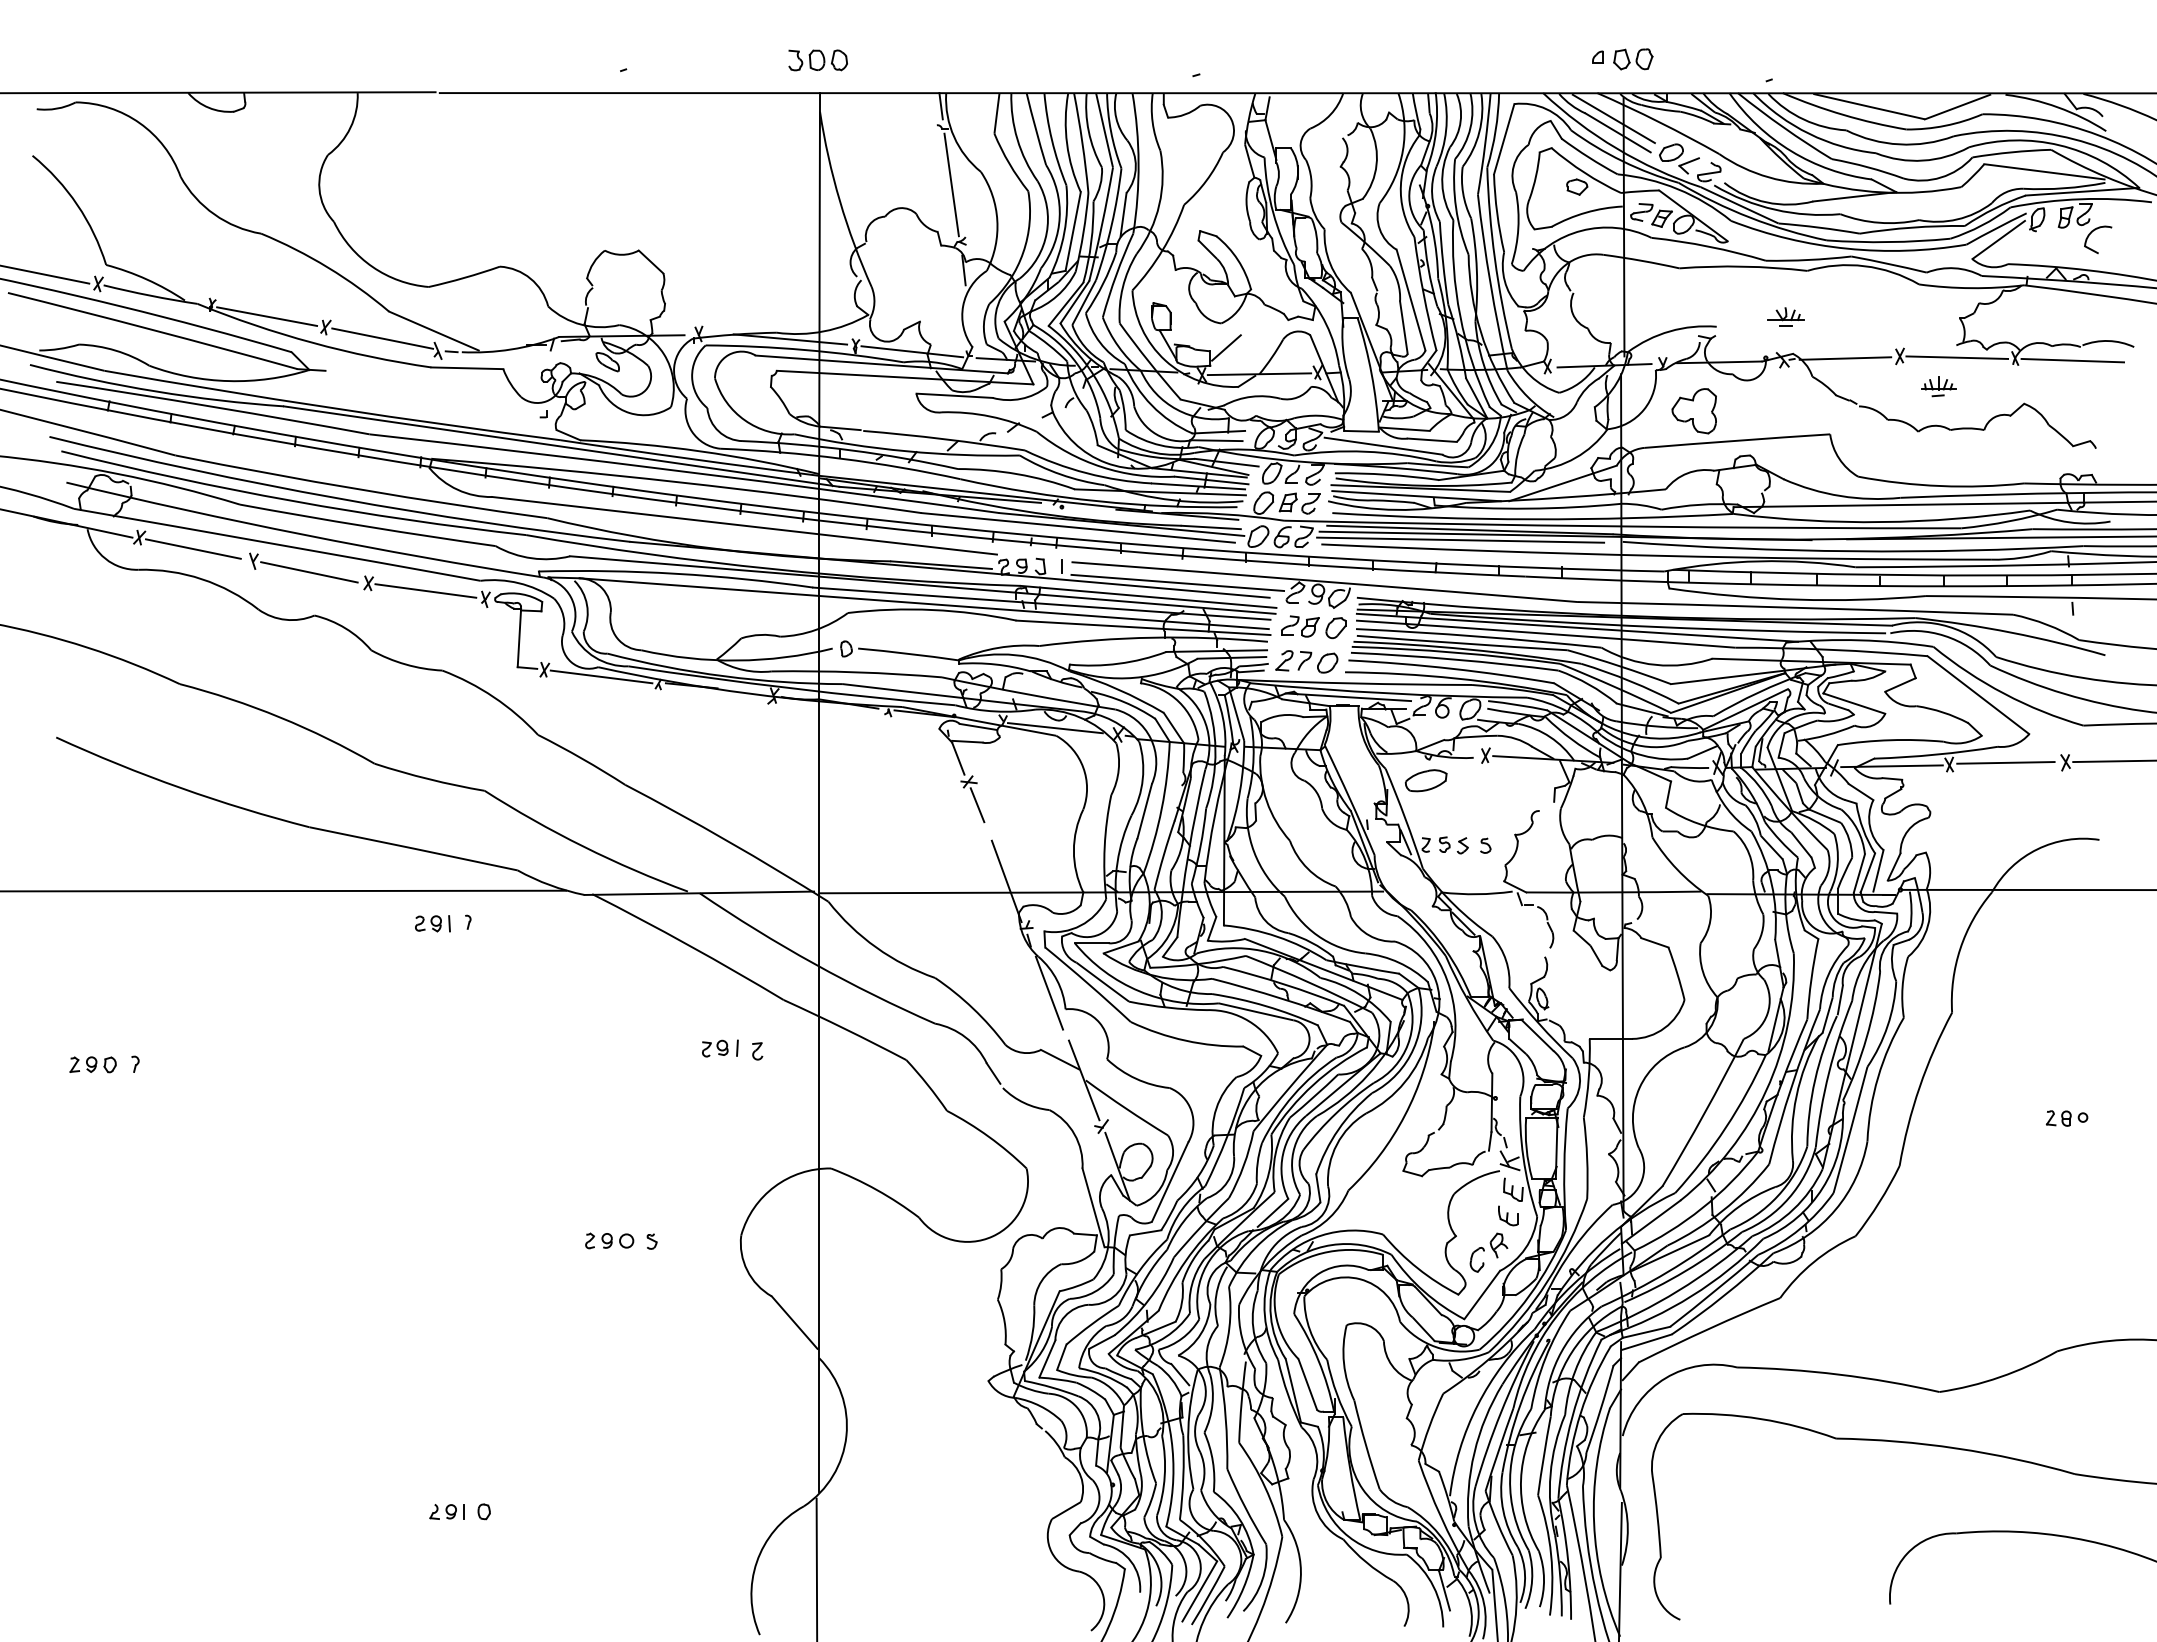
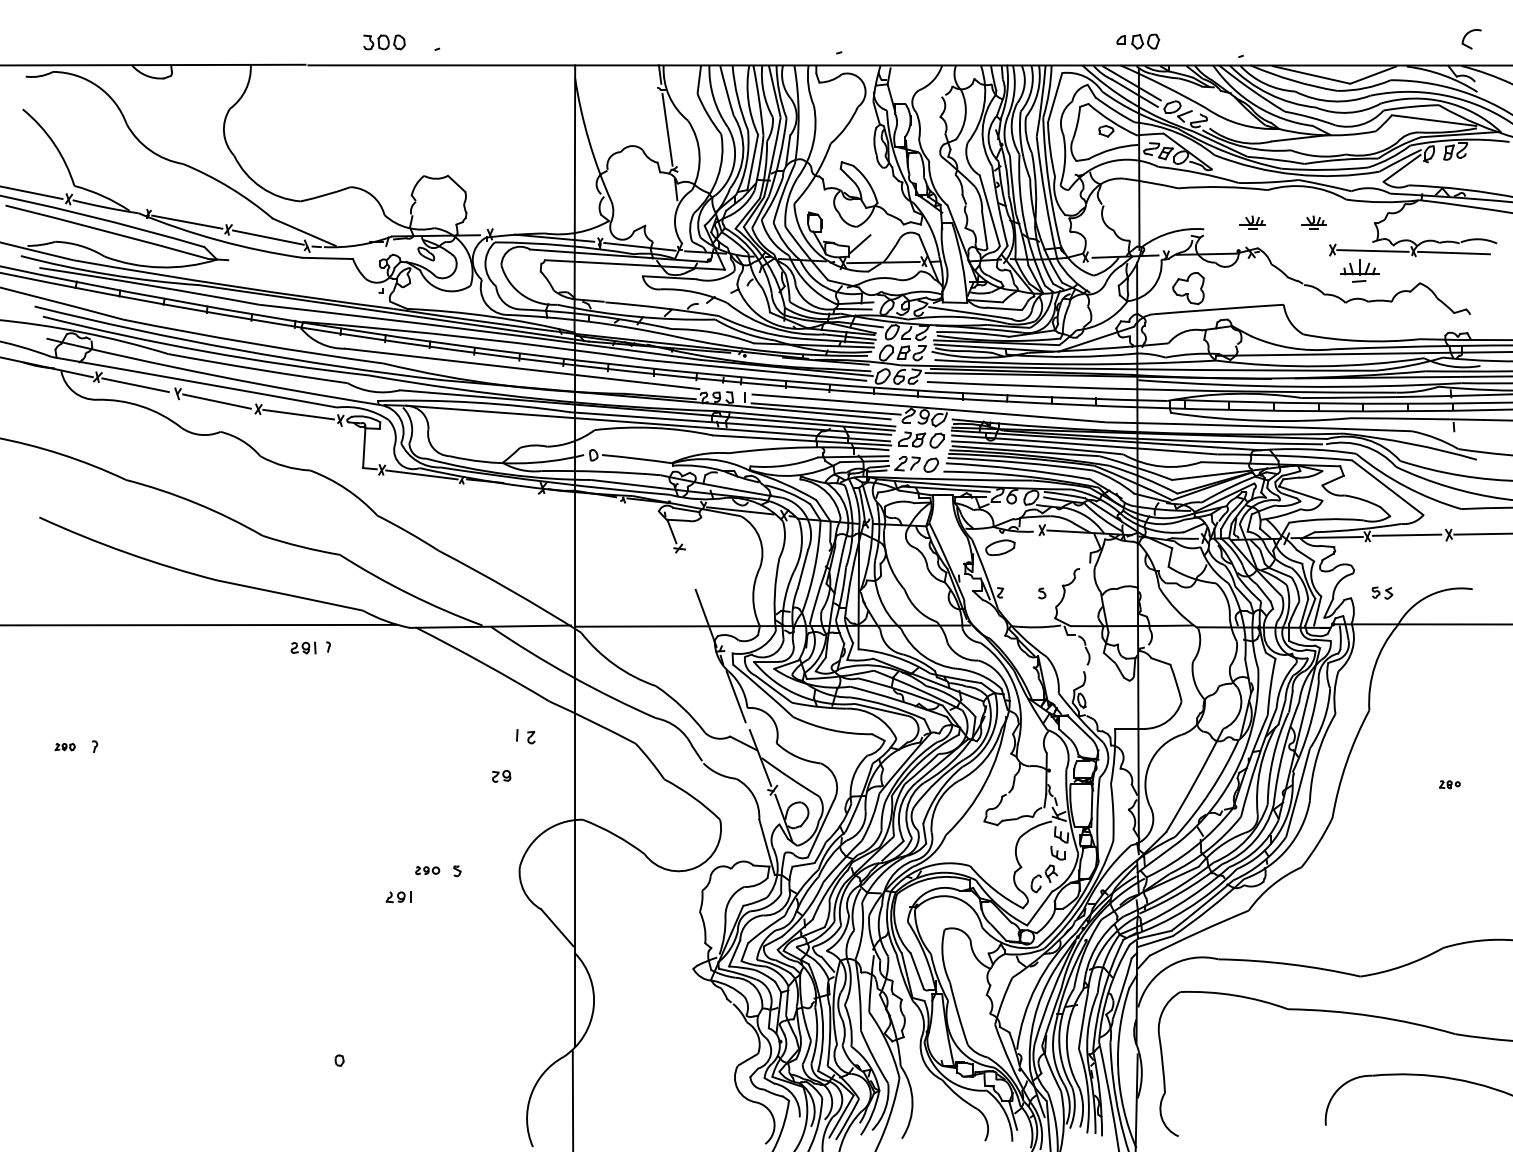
part: (817, 60) -> (384, 42), moved
part: (2092, 232) -> (1467, 34), moved
part: (1872, 316) -> (1313, 222), added
line: (1845, 358) -> (1294, 251), removed
part: (1938, 386) -> (1359, 271), size x1.6
line: (1460, 539) -> (1024, 378), removed
line: (977, 805) -> (685, 565), removed
part: (1453, 845) -> (1382, 593), moved
part: (715, 1048) -> (501, 776), moved
part: (92, 1064) -> (64, 746), size x0.6
part: (2066, 1118) -> (1449, 784), size x0.7
part: (609, 1240) -> (427, 870), size x0.7
part: (446, 1511) -> (398, 896), moved

